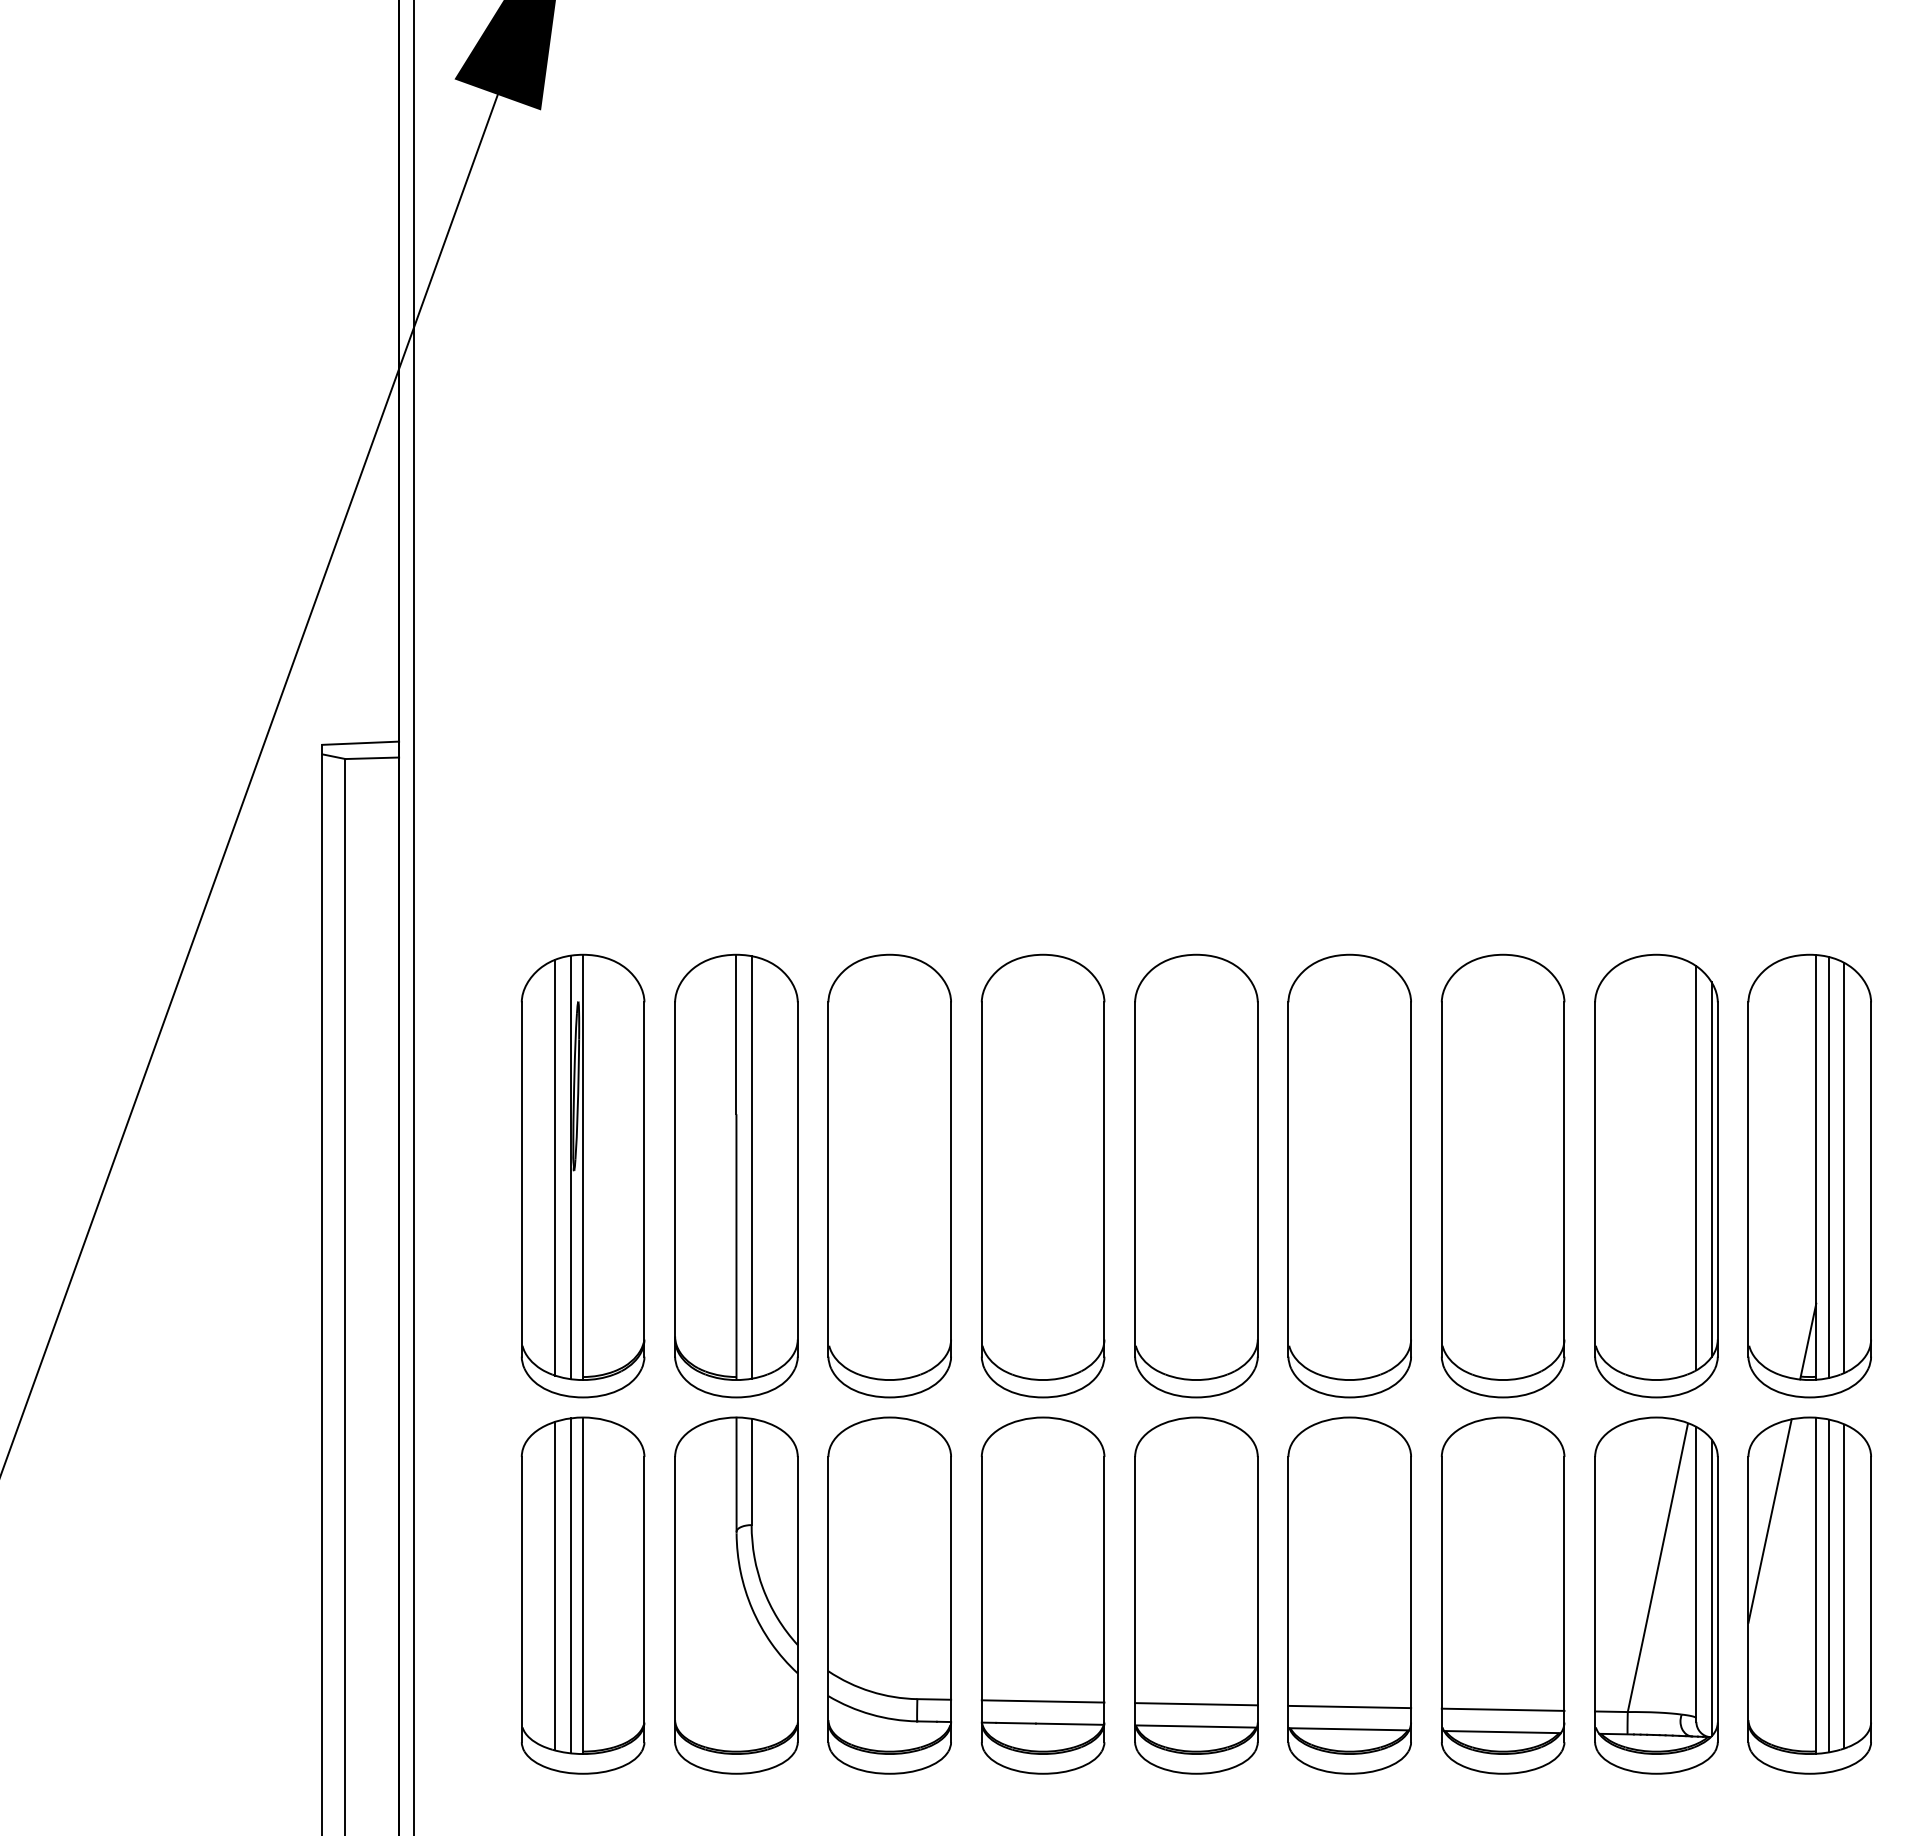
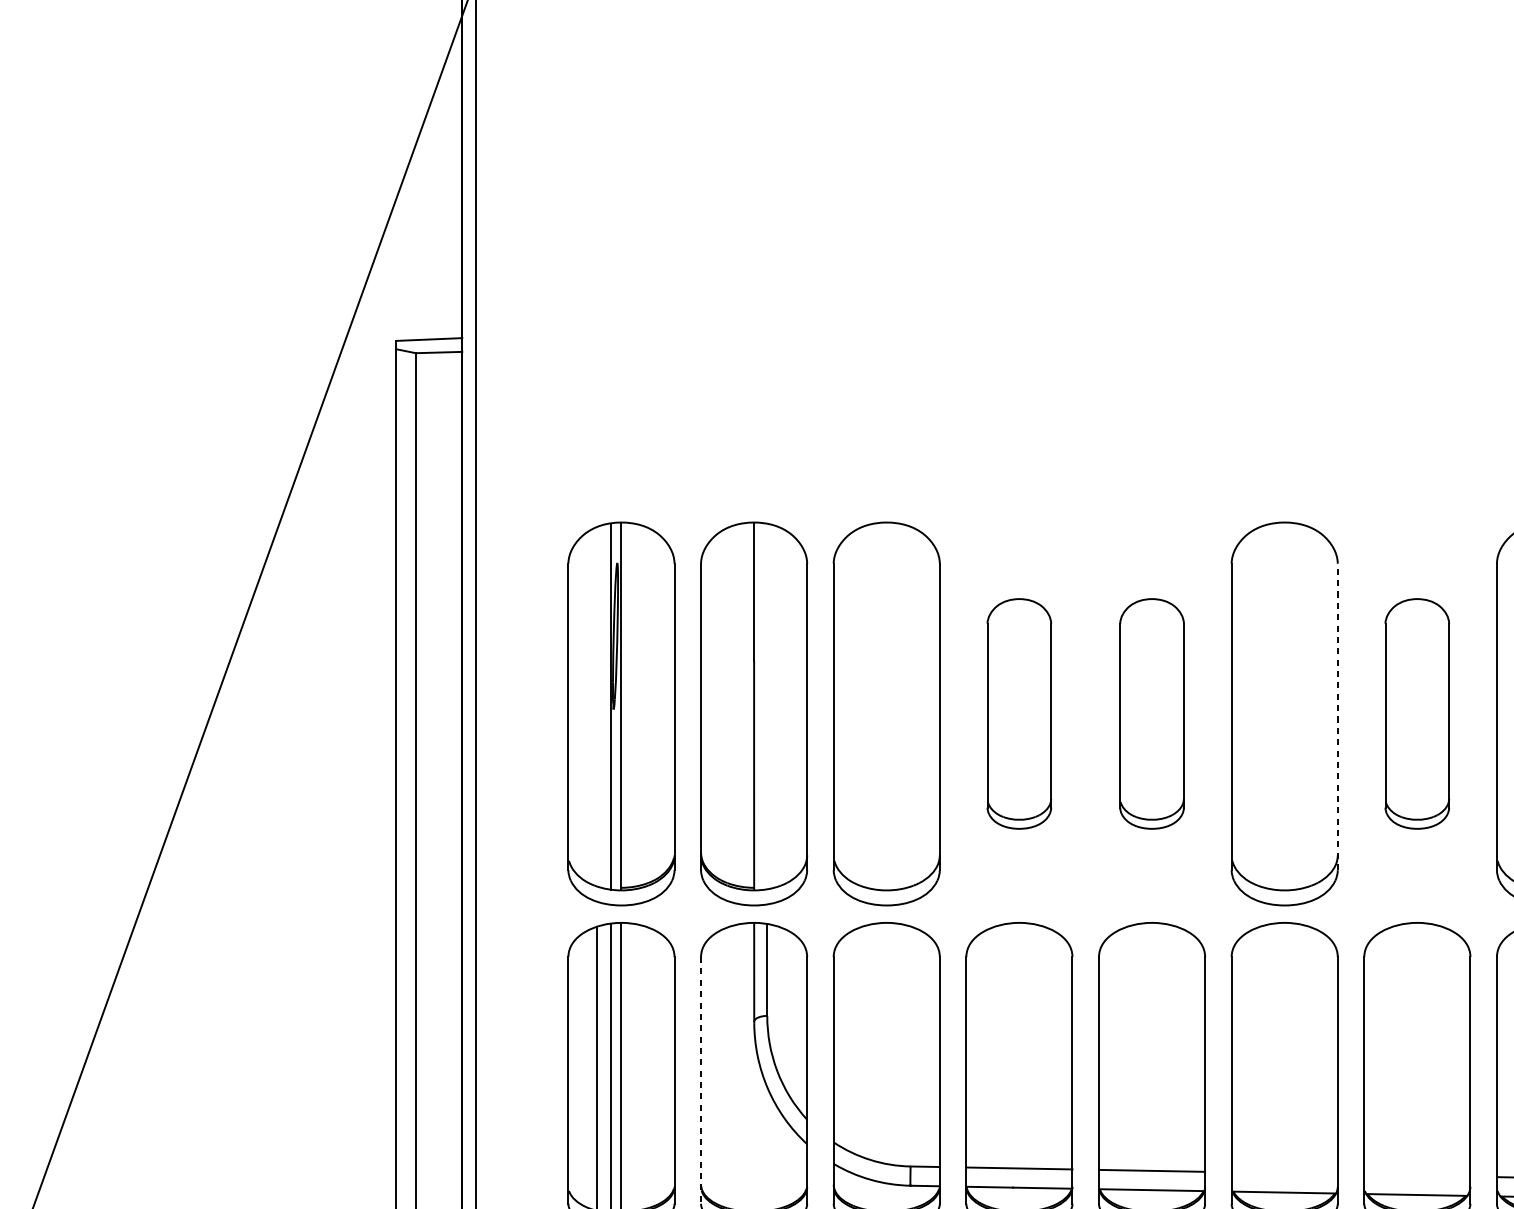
line: (555, 1167) -> (597, 706), removed
line: (751, 1167) -> (767, 706), removed
part: (1042, 1175) -> (1018, 713), size x0.6
part: (1196, 1175) -> (1152, 713), size x0.6
part: (1502, 1175) -> (1416, 713), size x0.6
line: (1411, 1179) -> (1338, 716), solid -> dashed
line: (675, 1599) -> (701, 1080), solid -> dashed
line: (1349, 1706) -> (1284, 1172), removed
line: (1502, 1709) -> (1416, 1175), removed

